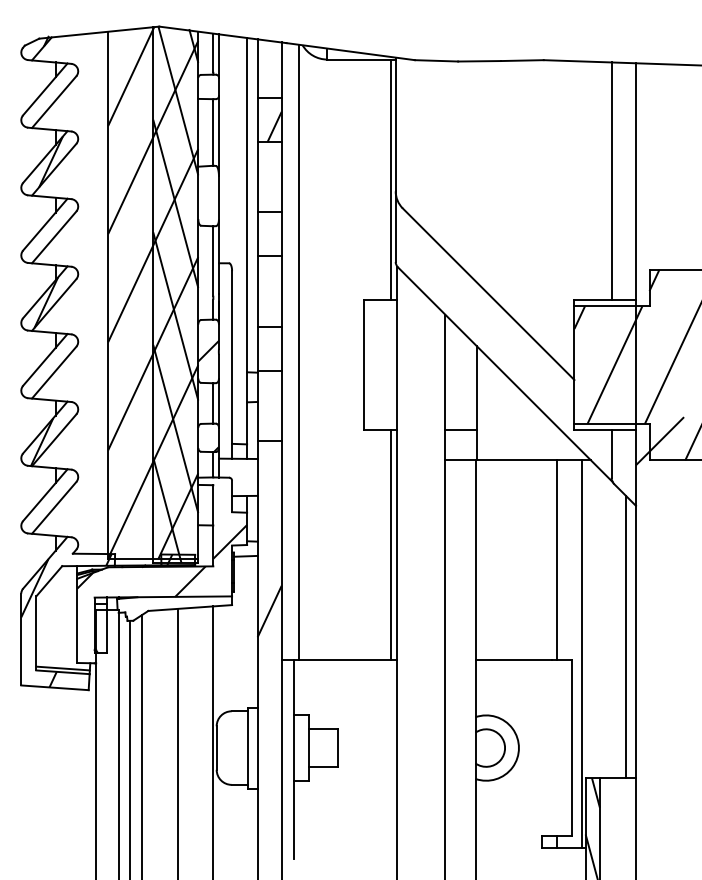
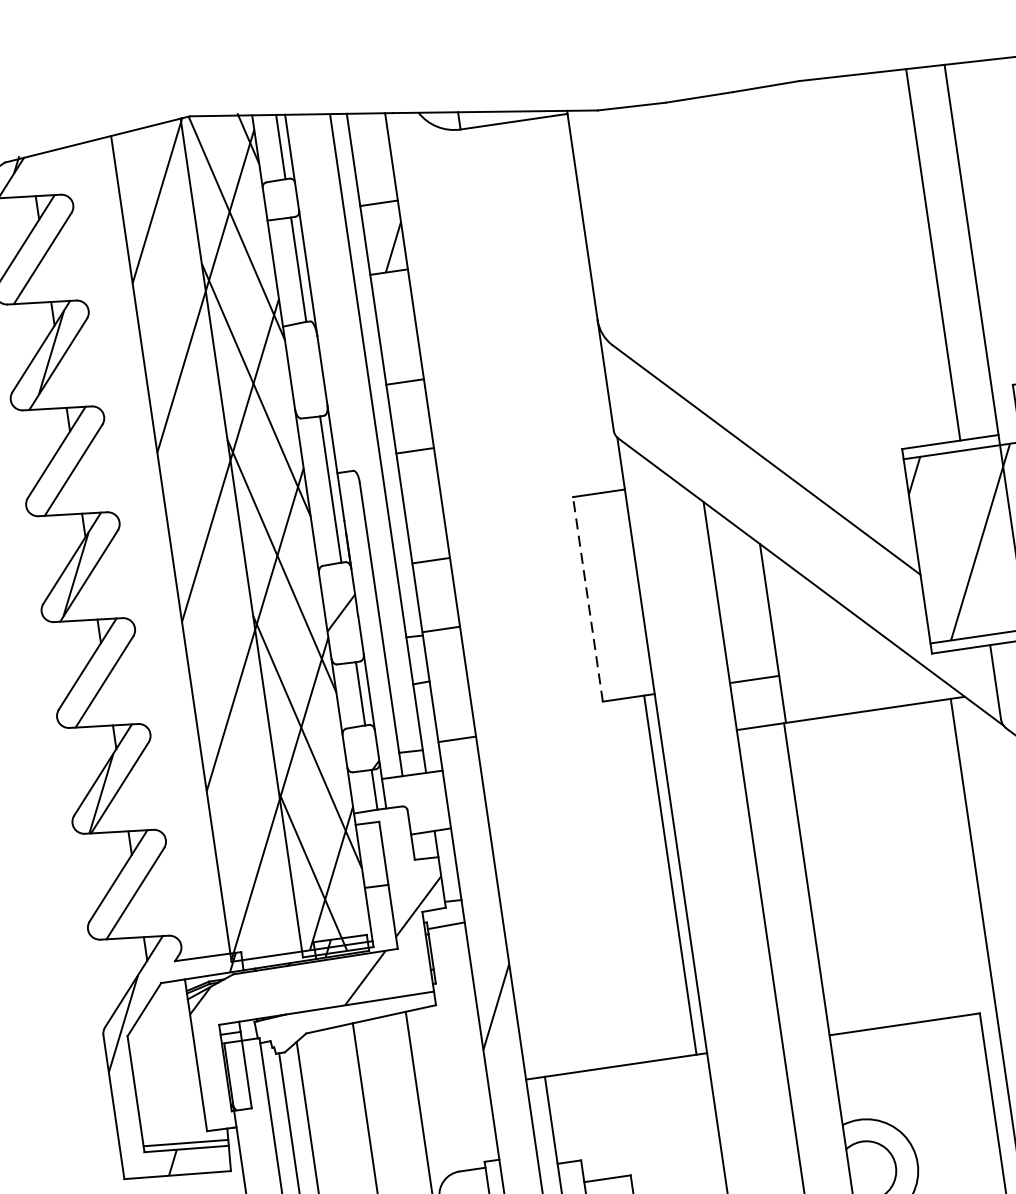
line: (390, 179) -> (586, 302), removed
line: (299, 351) -> (483, 592), removed
line: (364, 364) -> (588, 598), solid -> dashed
line: (556, 559) -> (933, 859), removed

